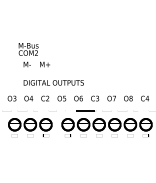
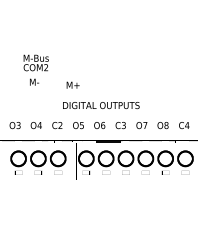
text: (44, 63) -> (72, 84), moved
text: (54, 82) -> (101, 105), moved

